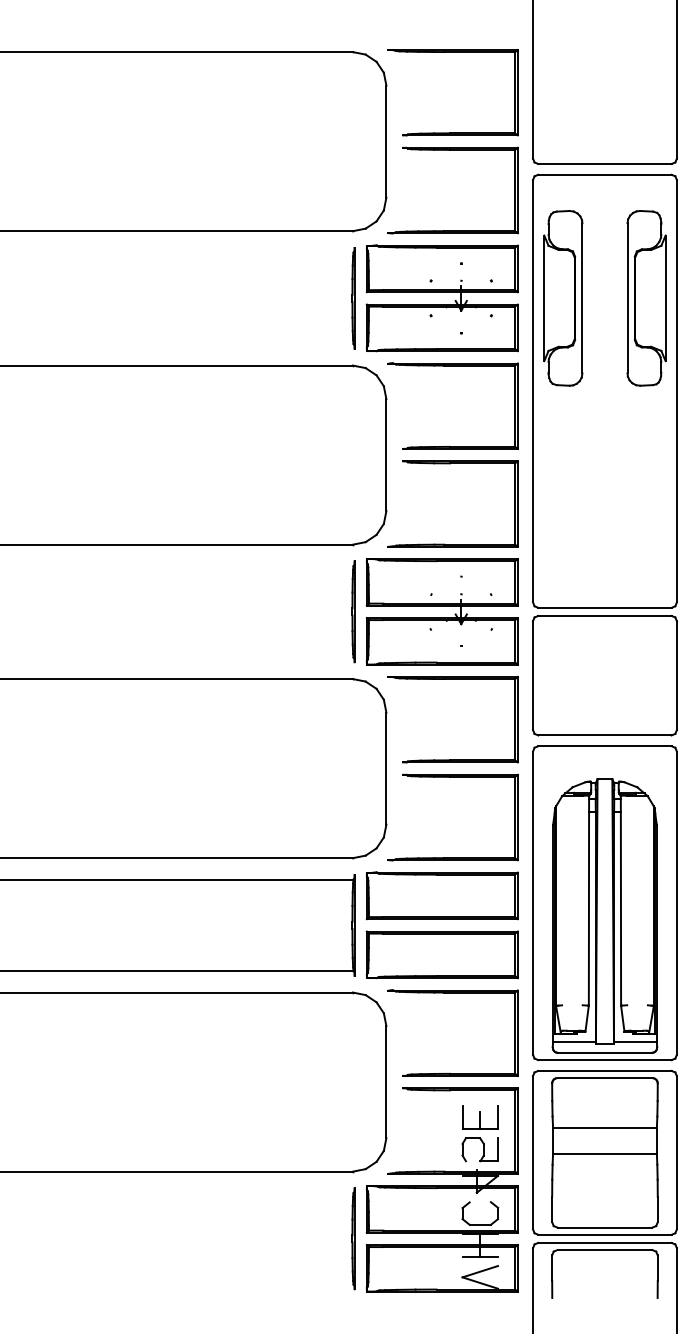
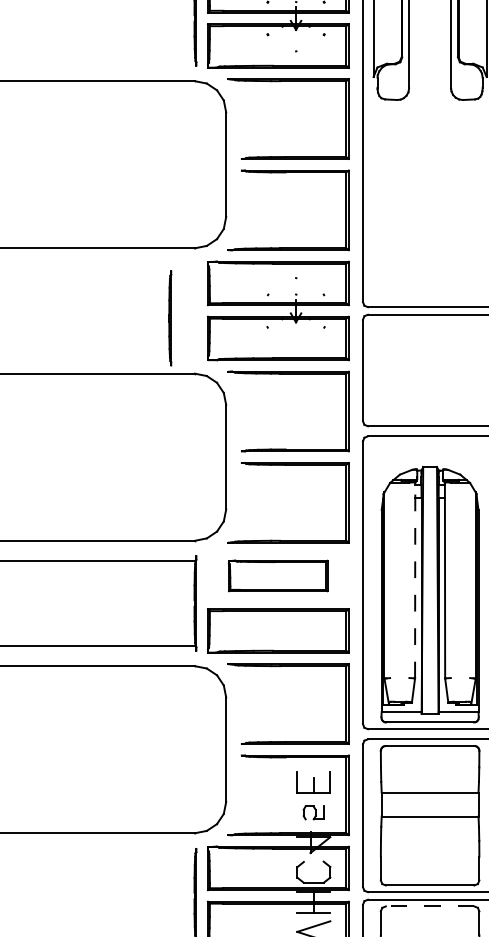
line: (352, 611) -> (169, 318), moved
part: (441, 895) -> (277, 575), size x0.7
line: (588, 900) -> (414, 580), solid -> dashed
part: (479, 1149) -> (313, 812), size x0.6
line: (604, 1250) -> (429, 906), solid -> dashed

